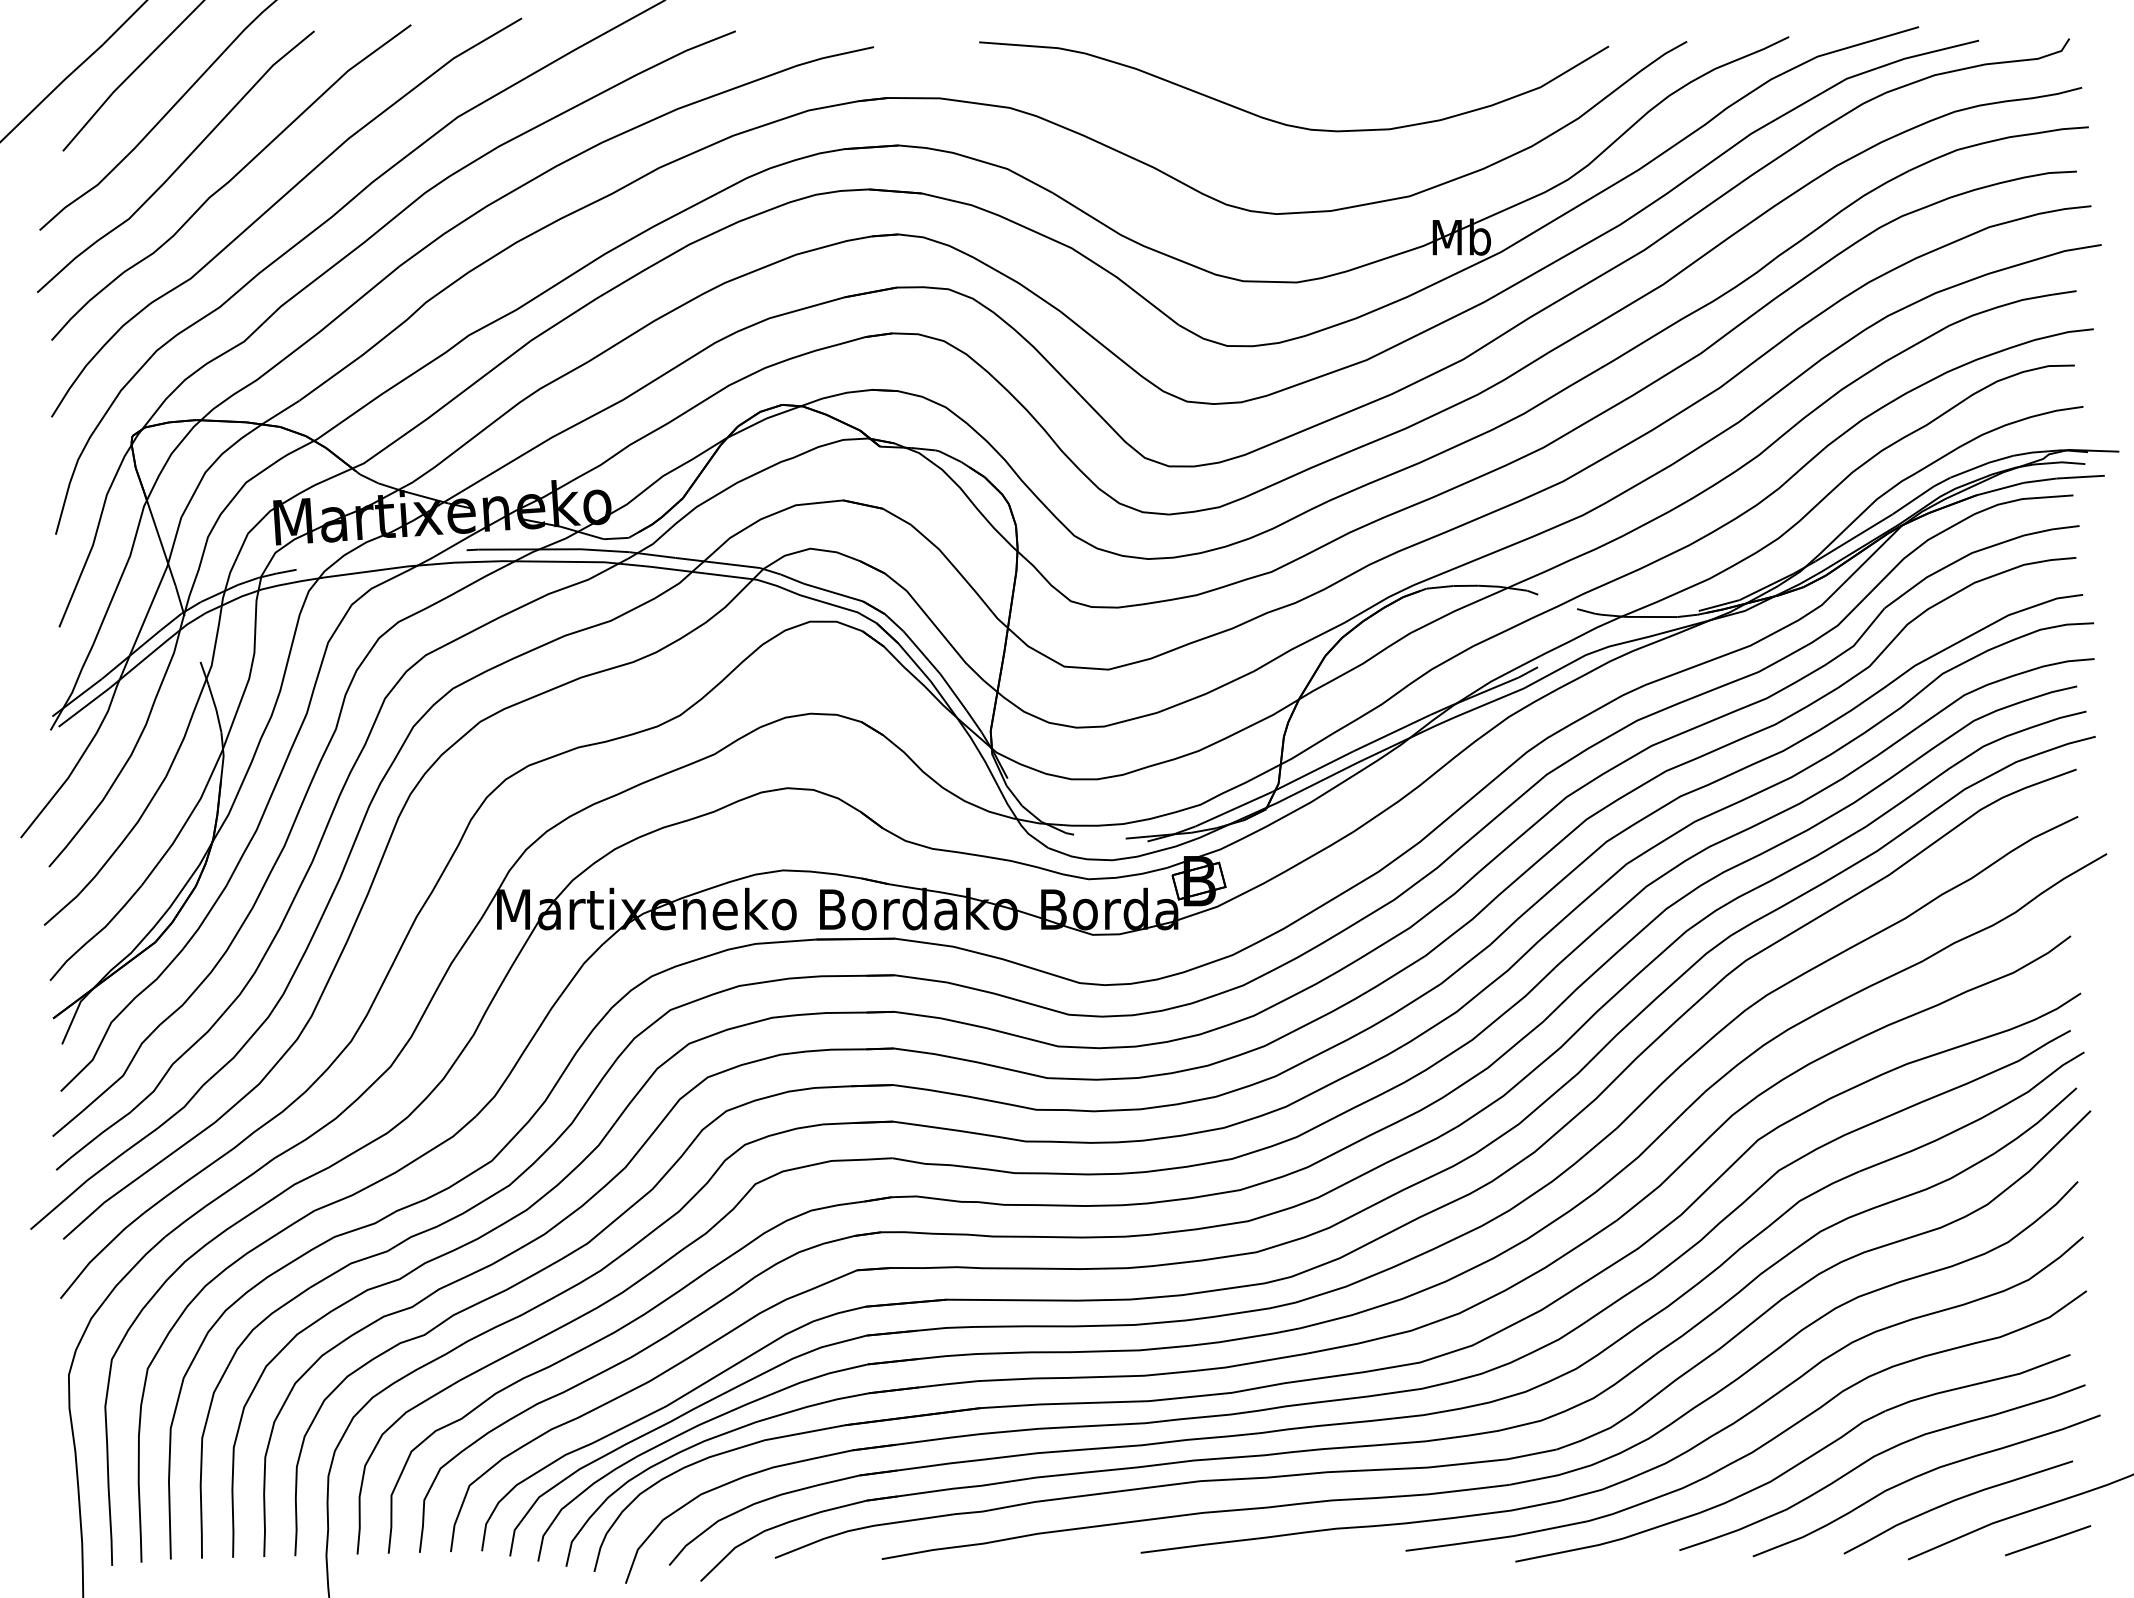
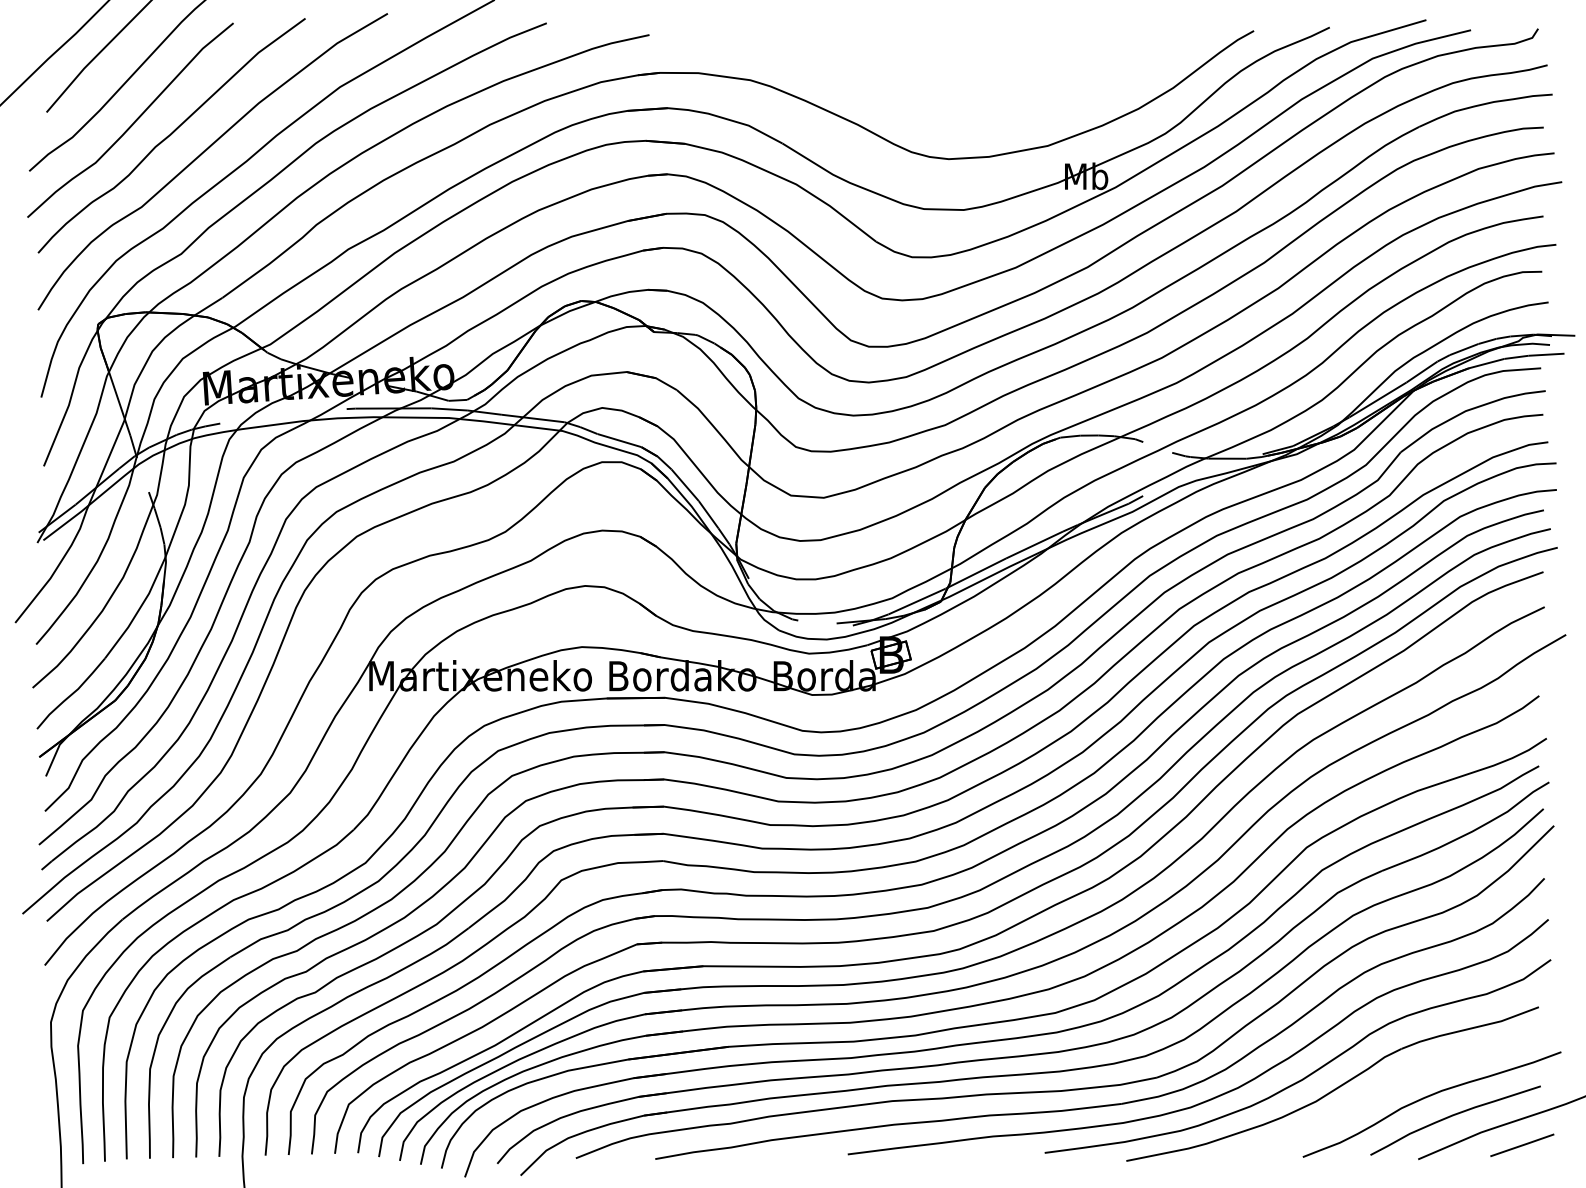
curve: (1282, 122) -> (953, 91), removed
curve: (1876, 1456) -> (1394, 1082), removed

